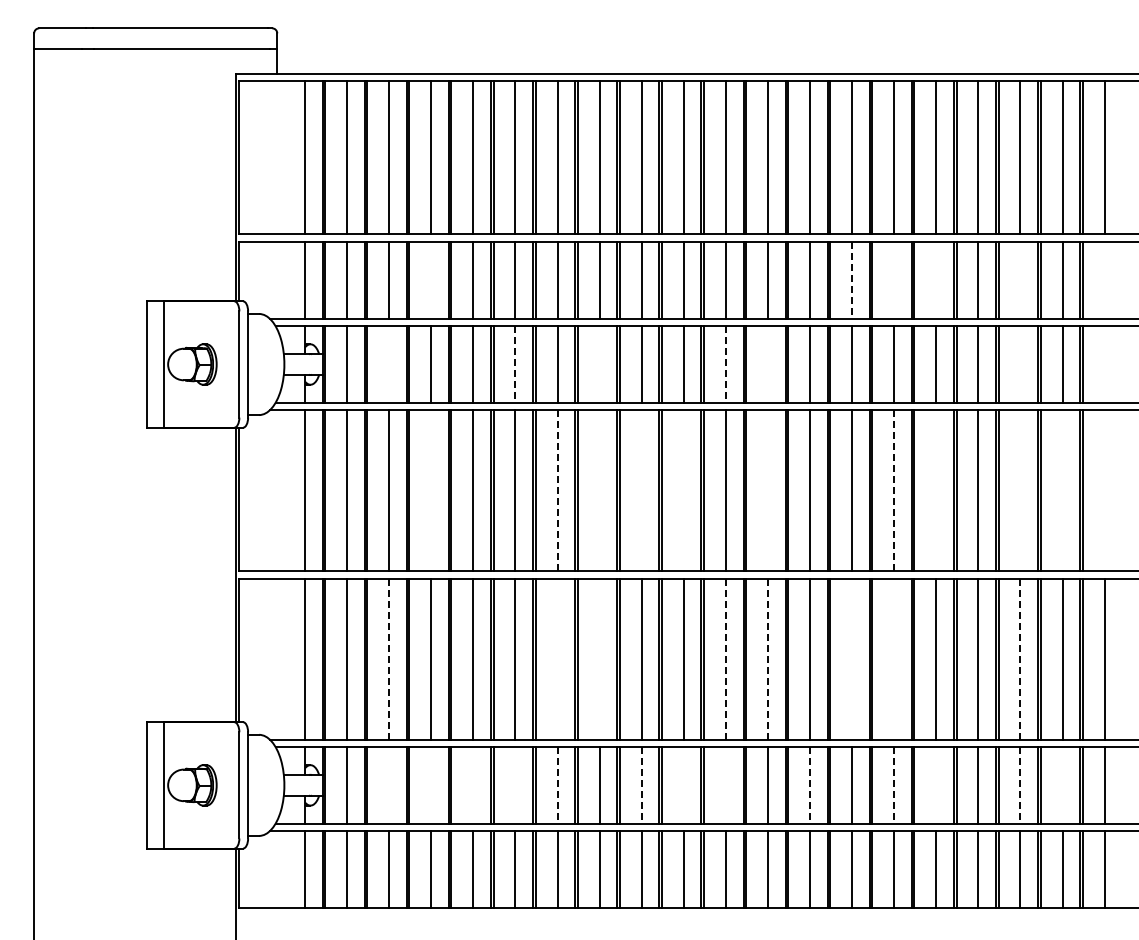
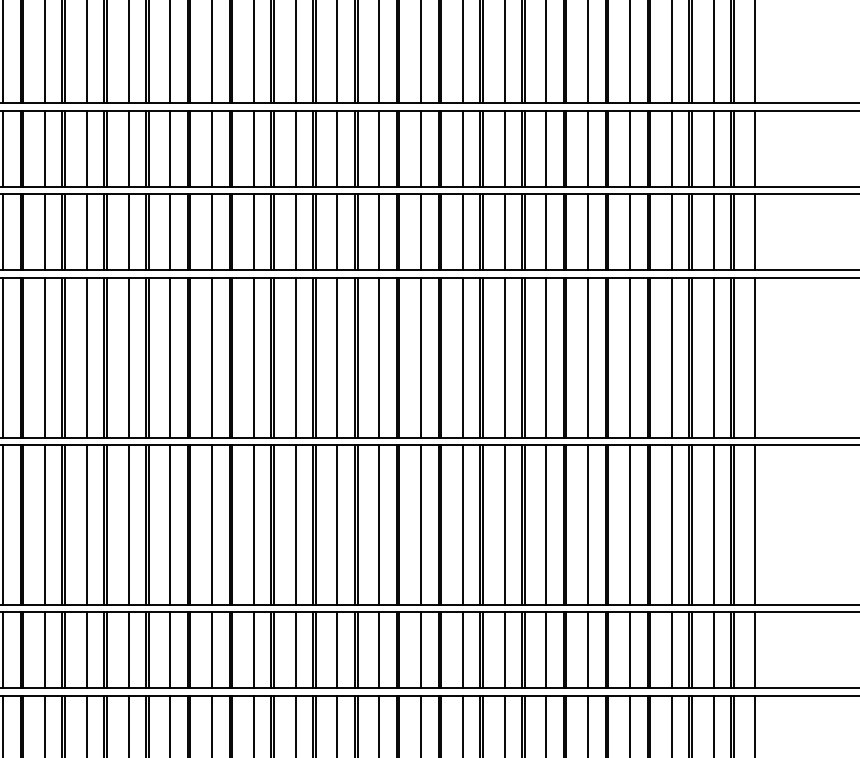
line: (431, 280) -> (86, 149), added
line: (852, 280) -> (505, 149), dashed -> solid
line: (894, 280) -> (546, 149), added
line: (936, 280) -> (588, 149), added
line: (1020, 280) -> (671, 149), added
line: (1104, 280) -> (755, 149), added
line: (389, 364) -> (45, 232), added
line: (599, 364) -> (253, 232), added
line: (767, 364) -> (420, 232), added
line: (1020, 364) -> (671, 232), added
line: (1104, 364) -> (755, 232), added
line: (515, 365) -> (170, 233), dashed -> solid
line: (725, 365) -> (378, 233), dashed -> solid
line: (431, 490) -> (86, 357), added
line: (599, 490) -> (253, 357), added
line: (641, 490) -> (295, 357), added
line: (683, 490) -> (337, 357), added
line: (767, 490) -> (420, 357), added
line: (936, 490) -> (588, 357), added
line: (1020, 490) -> (671, 357), added
line: (1062, 490) -> (713, 357), added
line: (1104, 490) -> (755, 357), added
line: (557, 491) -> (212, 358), dashed -> solid
line: (894, 491) -> (546, 358), dashed -> solid
line: (557, 658) -> (212, 524), added
line: (599, 658) -> (253, 524), added
line: (852, 658) -> (505, 524), added
line: (894, 658) -> (546, 524), added
line: (389, 659) -> (45, 525), dashed -> solid
line: (725, 659) -> (378, 525), dashed -> solid
line: (767, 659) -> (420, 525), dashed -> solid
line: (1020, 659) -> (671, 525), dashed -> solid
line: (389, 785) -> (45, 650), added
line: (431, 785) -> (86, 650), added
line: (473, 785) -> (128, 650), added
line: (515, 785) -> (170, 650), added
line: (557, 785) -> (212, 650), dashed -> solid
line: (641, 785) -> (295, 650), dashed -> solid
line: (683, 785) -> (337, 650), added
line: (725, 785) -> (378, 650), added
line: (810, 785) -> (463, 650), dashed -> solid
line: (894, 785) -> (546, 650), dashed -> solid
line: (936, 785) -> (588, 650), added
line: (1020, 785) -> (671, 650), dashed -> solid
line: (1062, 785) -> (713, 650), added

